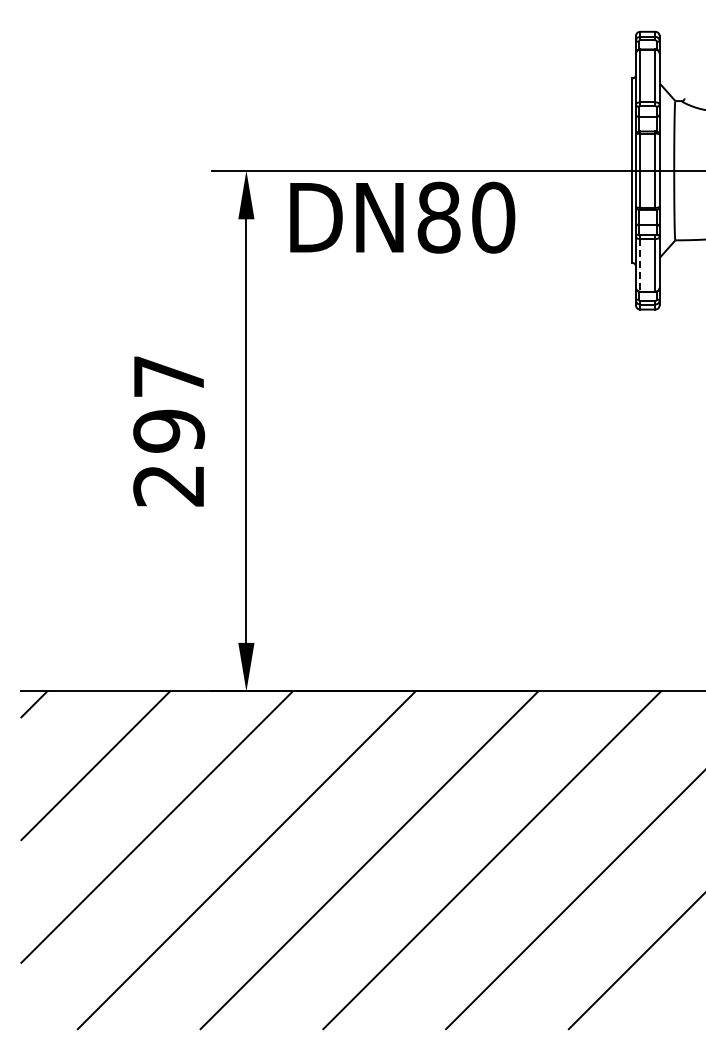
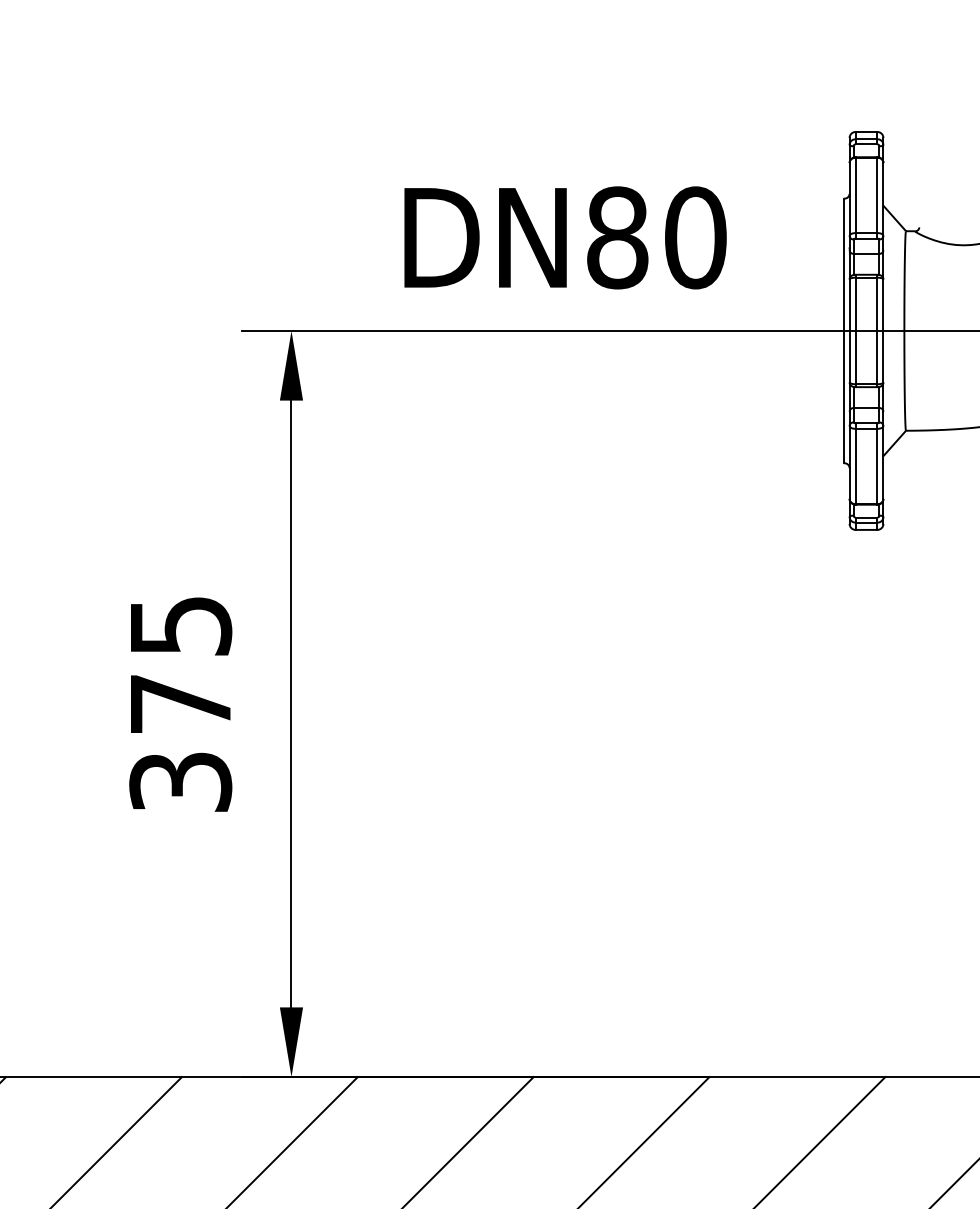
text: (402, 217) -> (565, 237), moved
line: (640, 265) -> (856, 466), dashed -> solid
text: (169, 431) -> (181, 704), 297 -> 375

